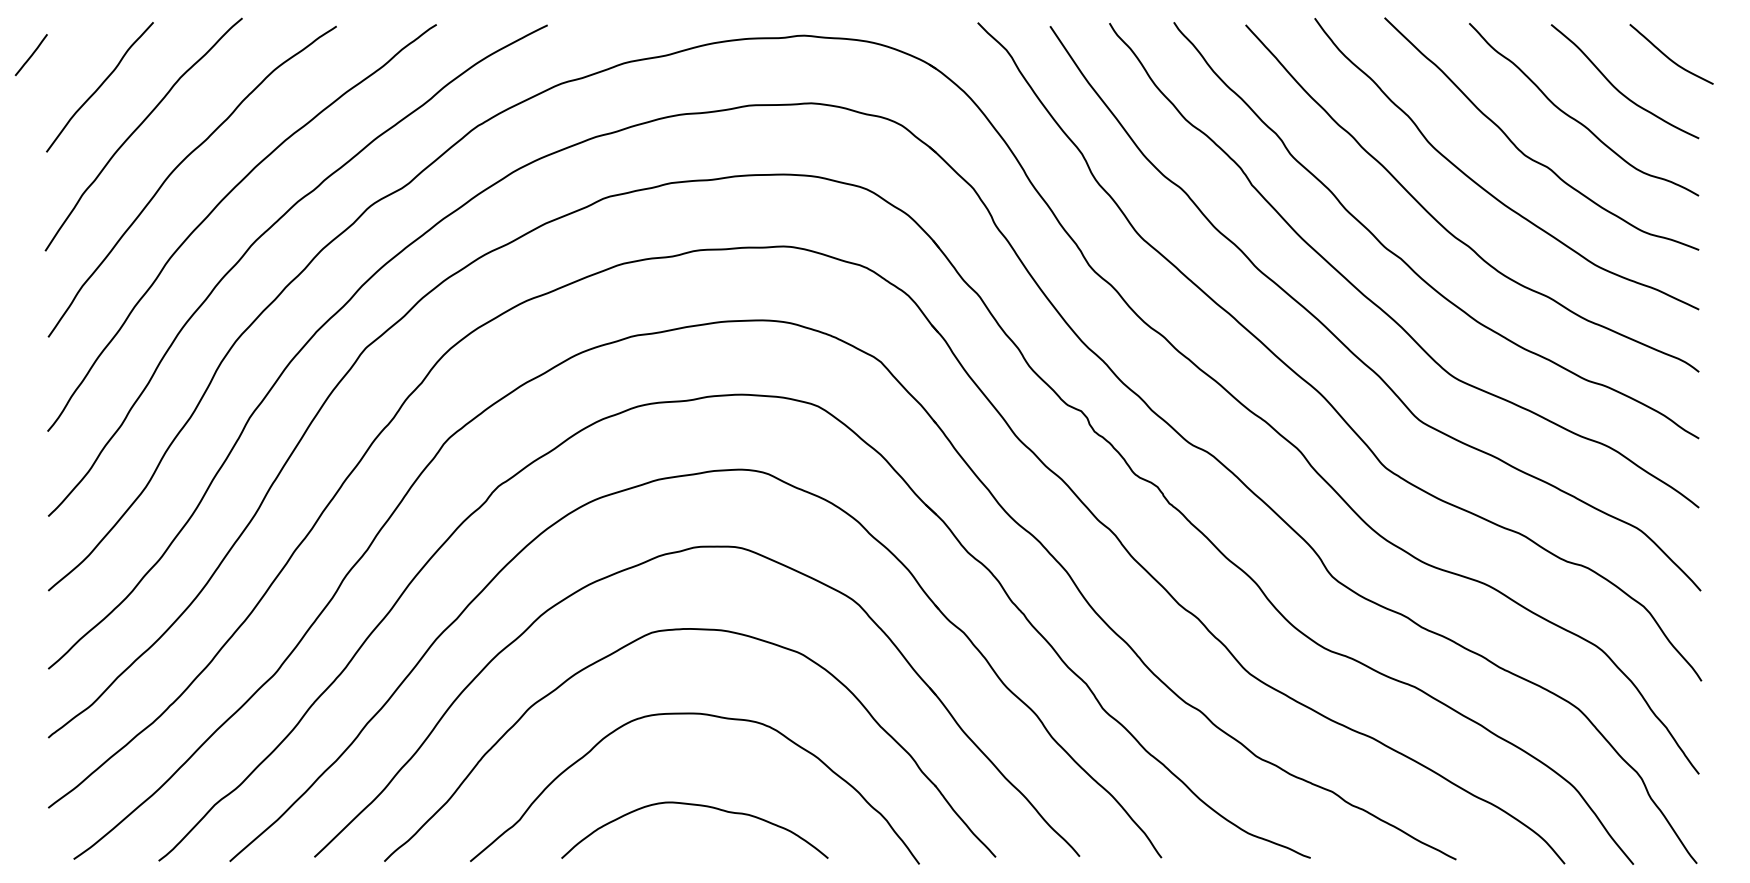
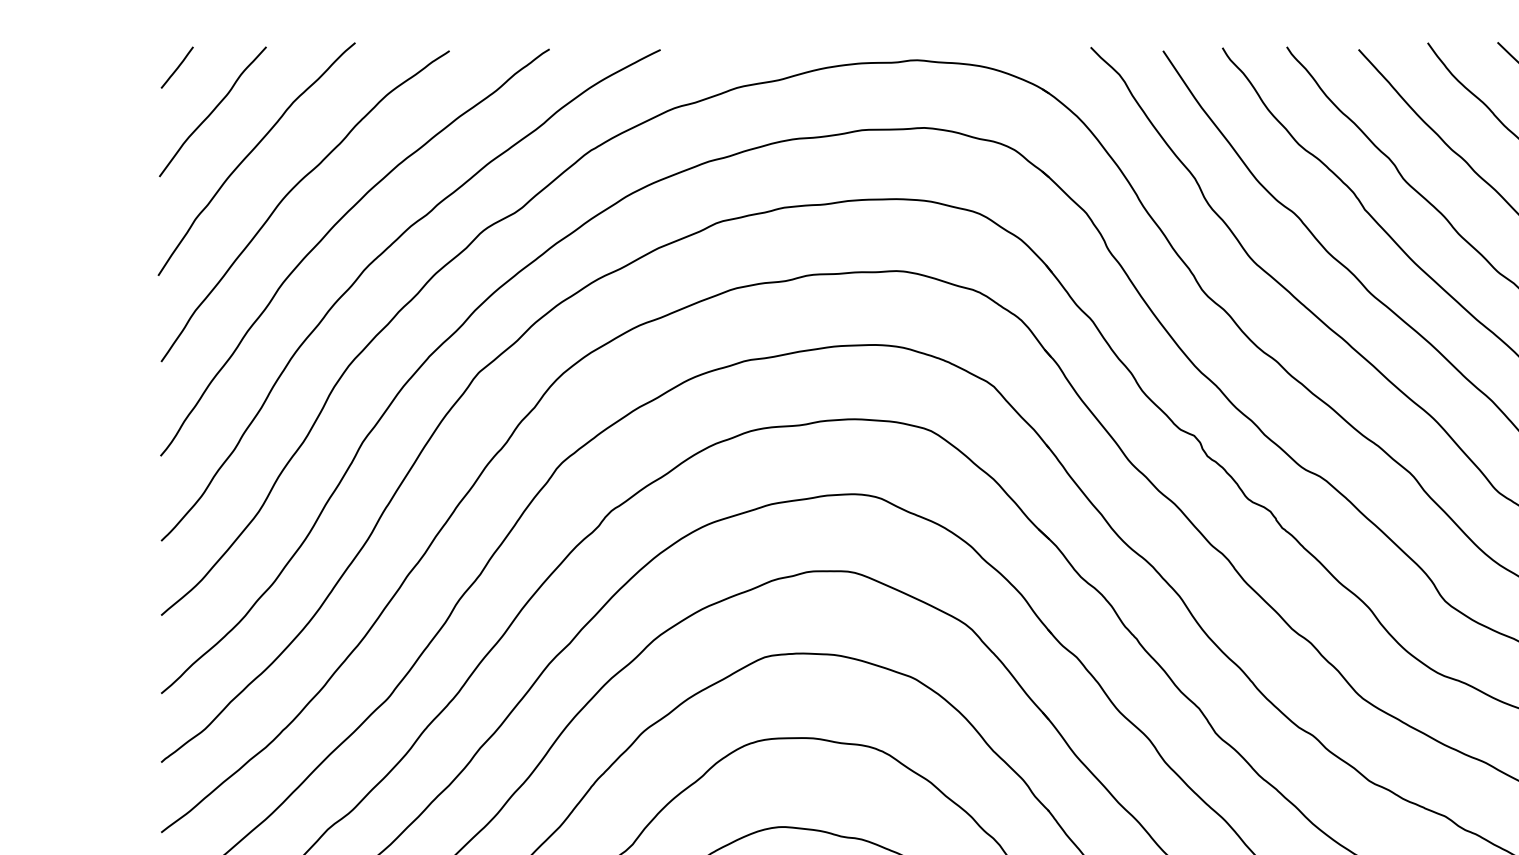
line: (31, 54) -> (177, 67), moved

